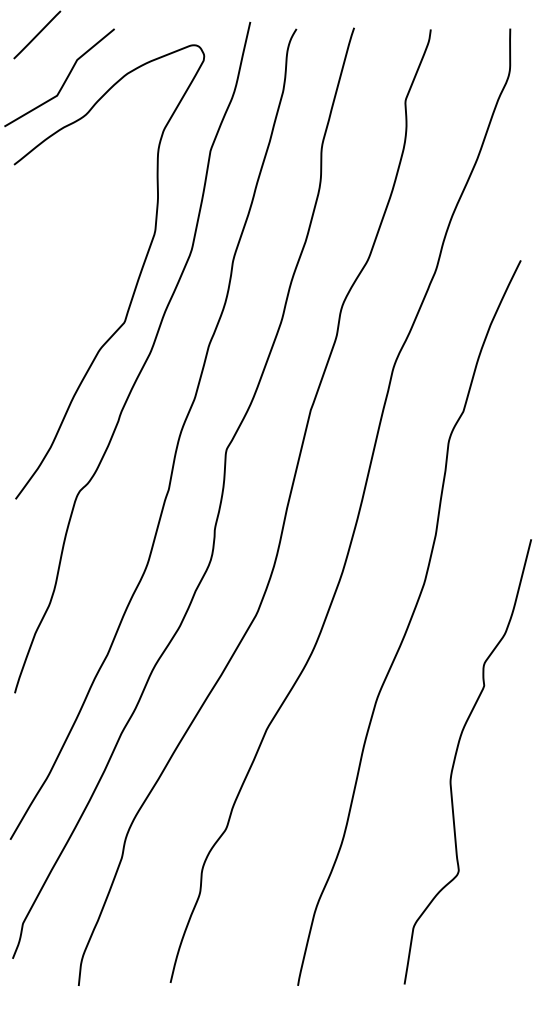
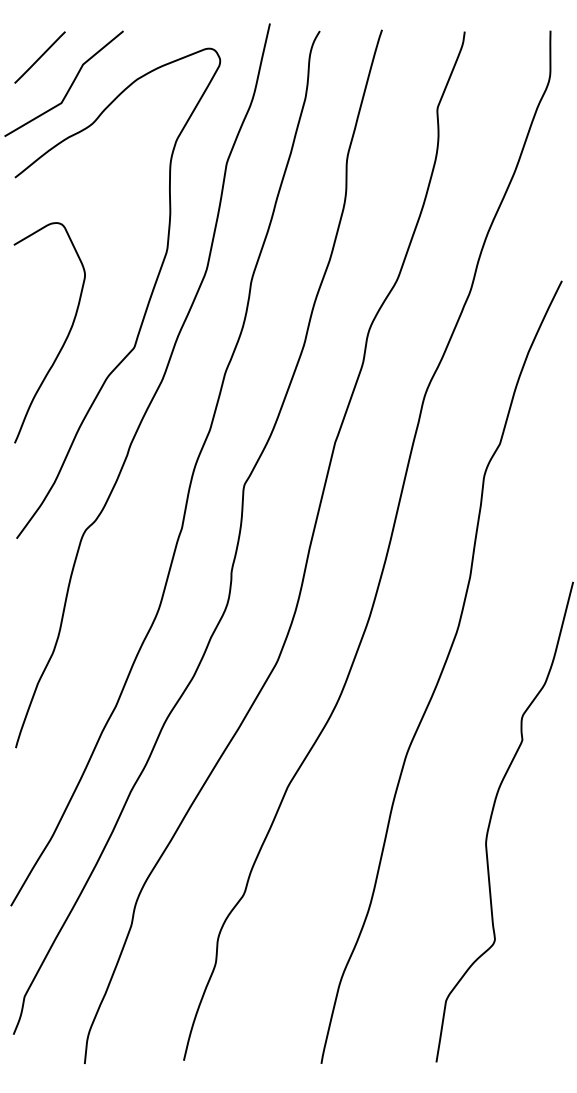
line: (36, 34) -> (39, 57), moved
curve: (59, 315) -> (64, 340), added

